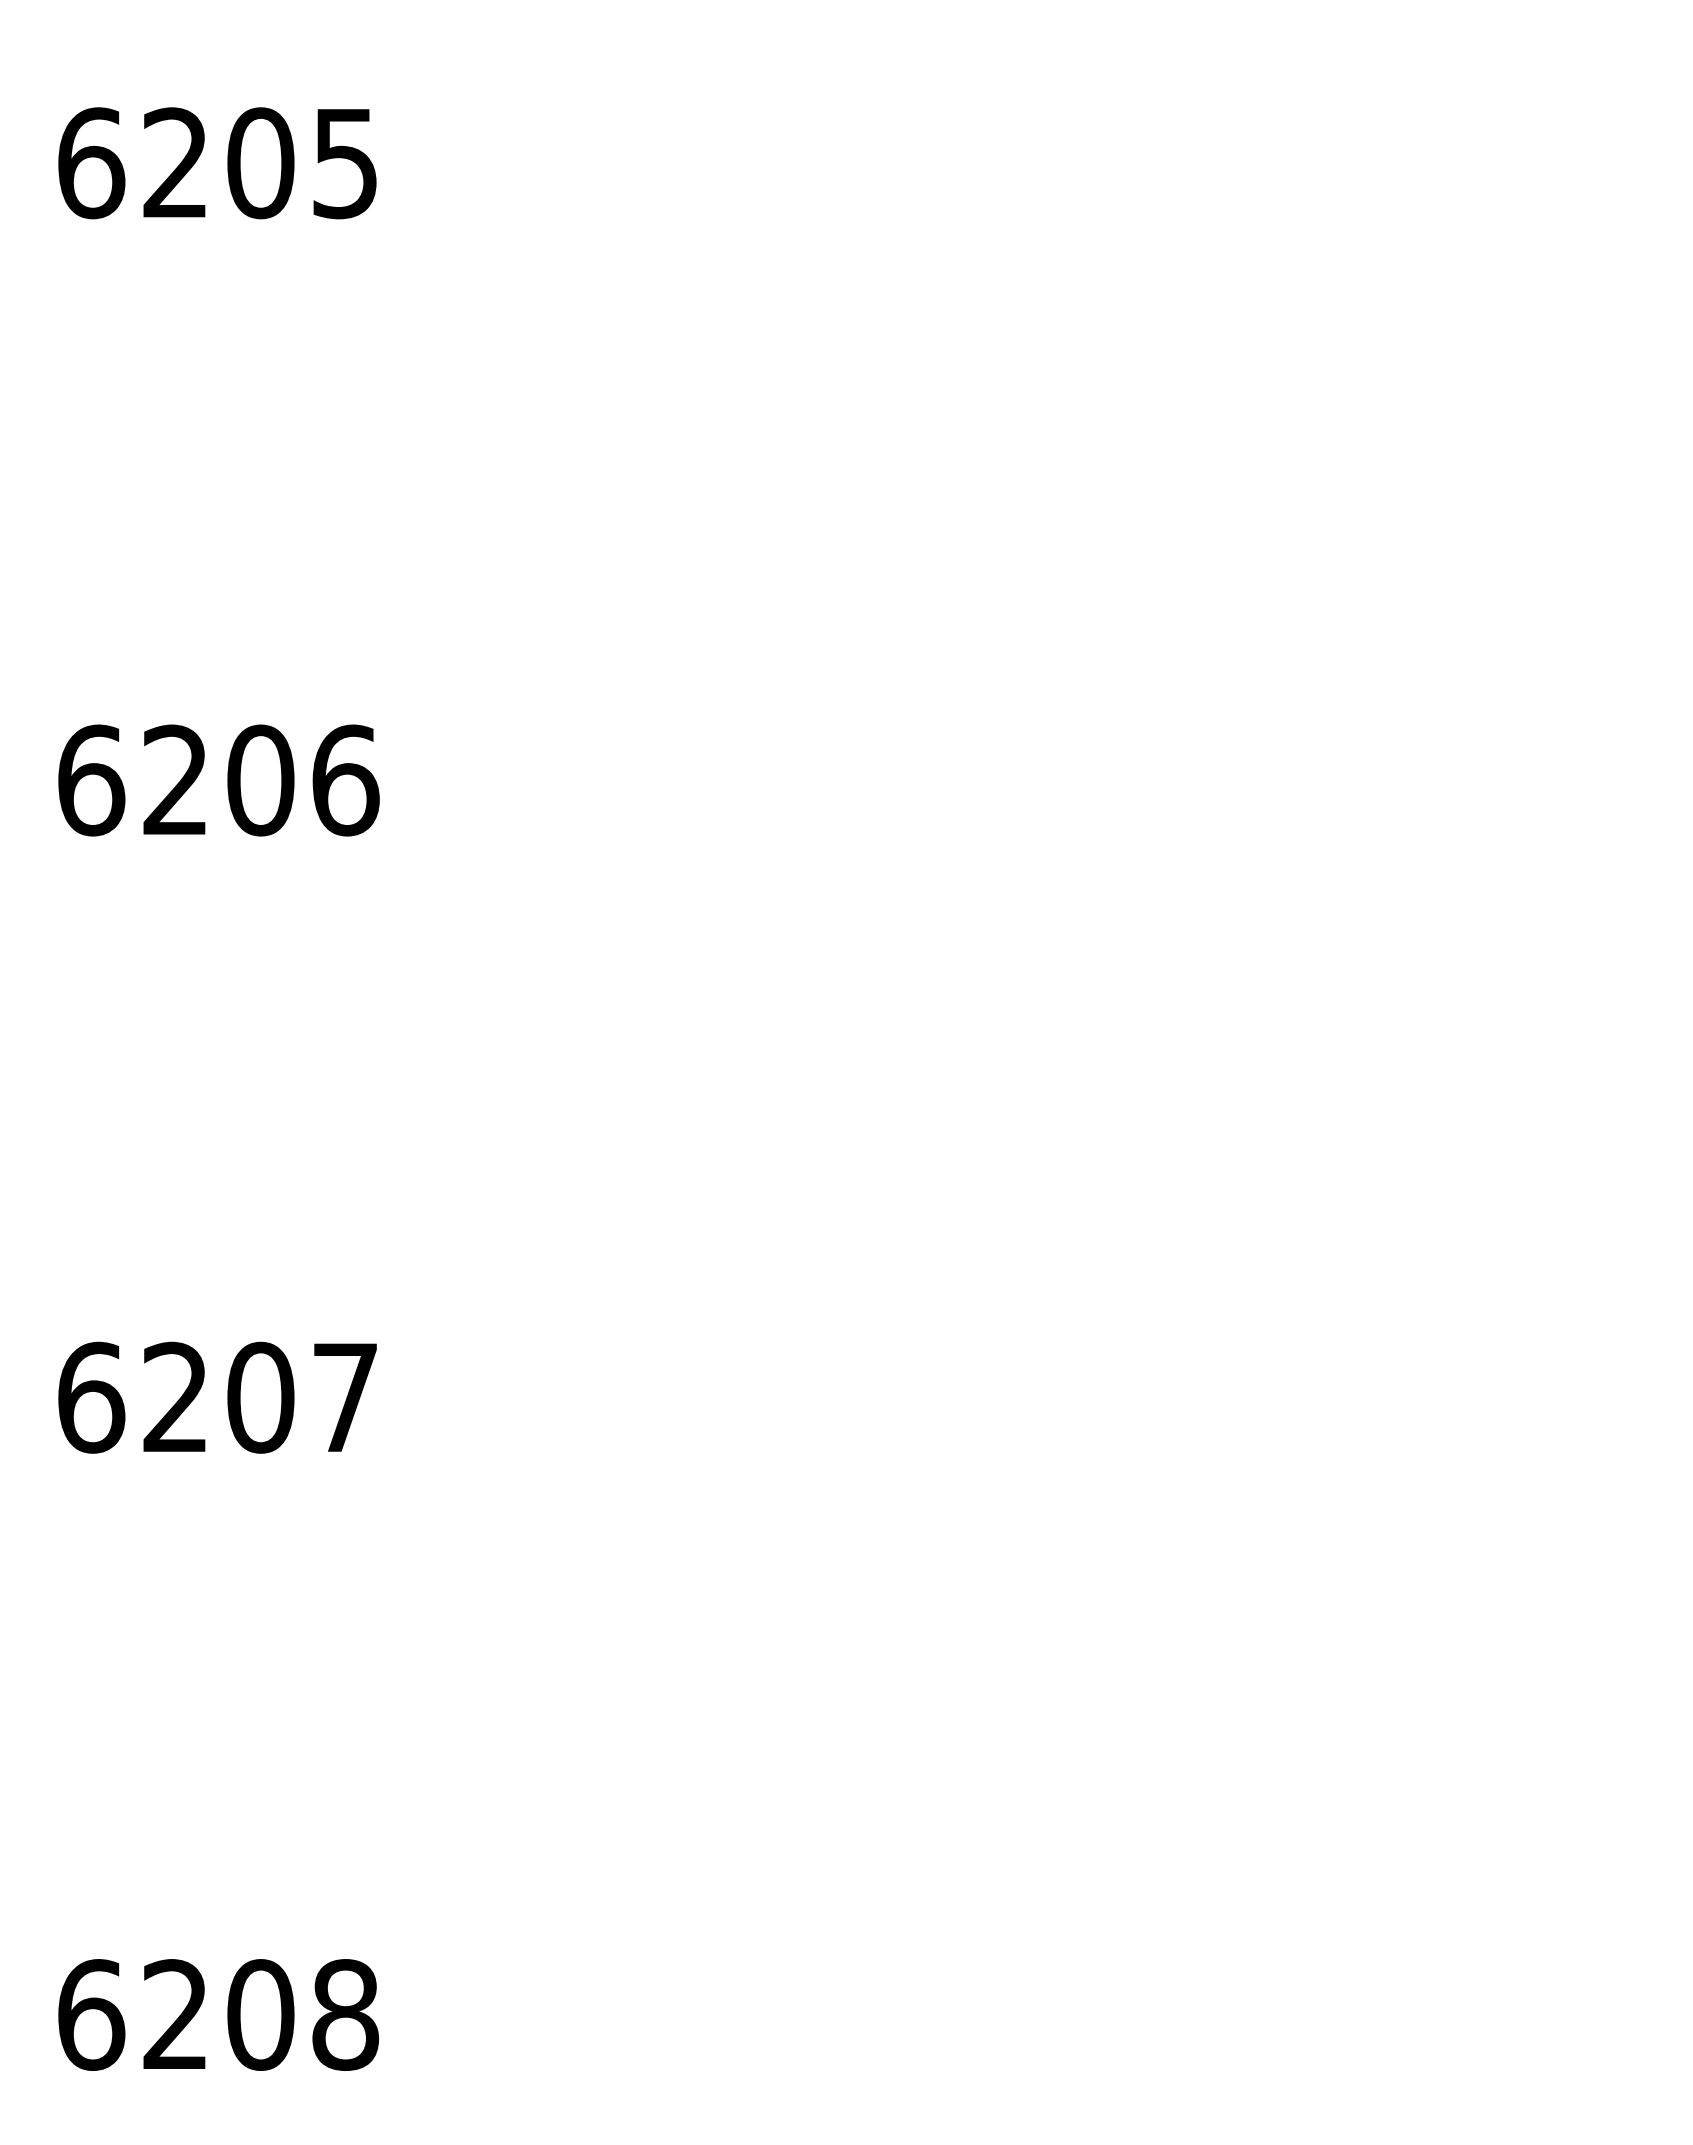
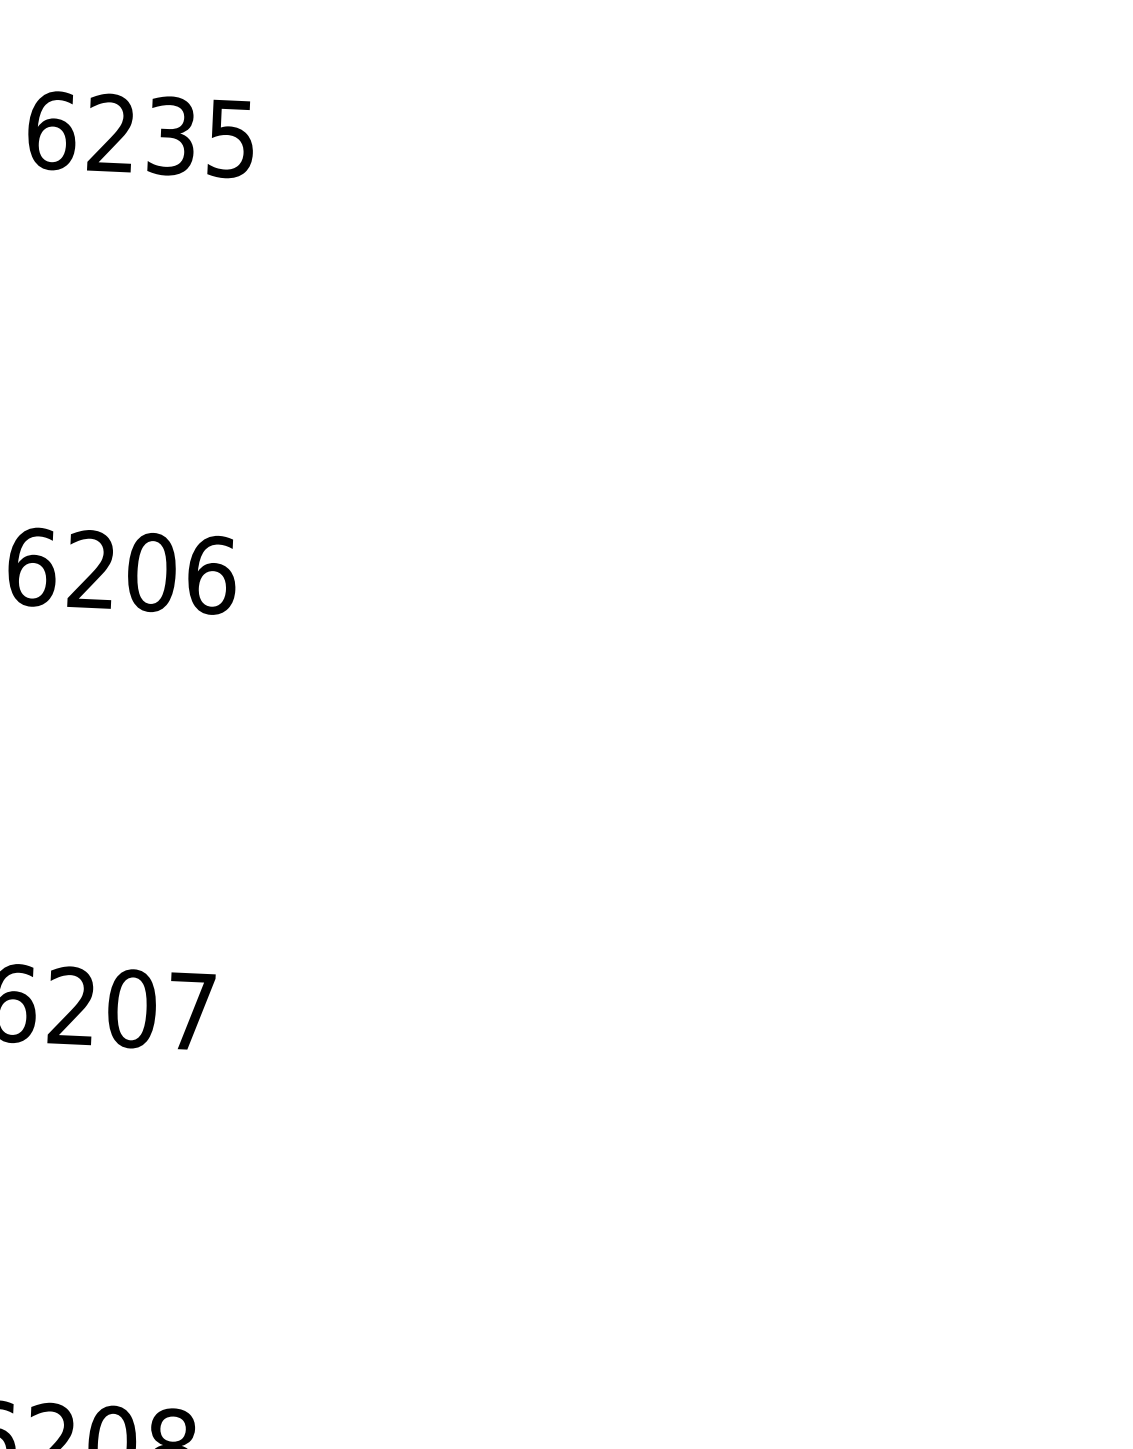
text: (260, 163) -> (171, 136), 6205 -> 6235

